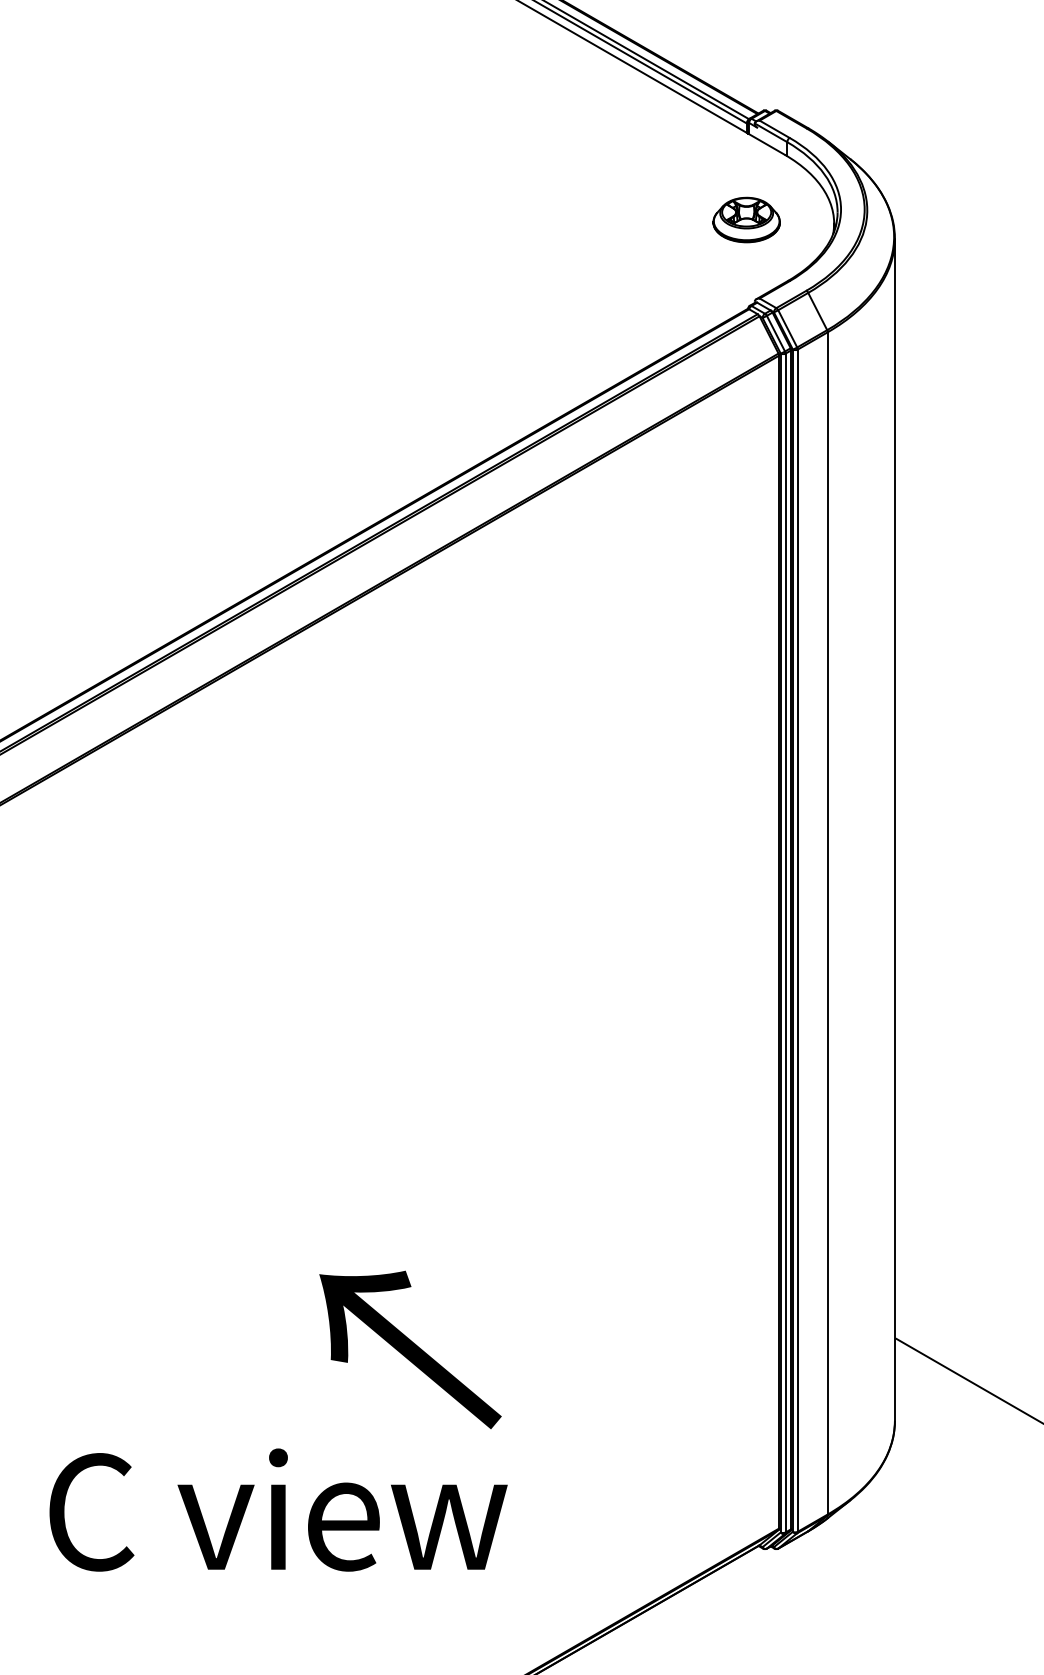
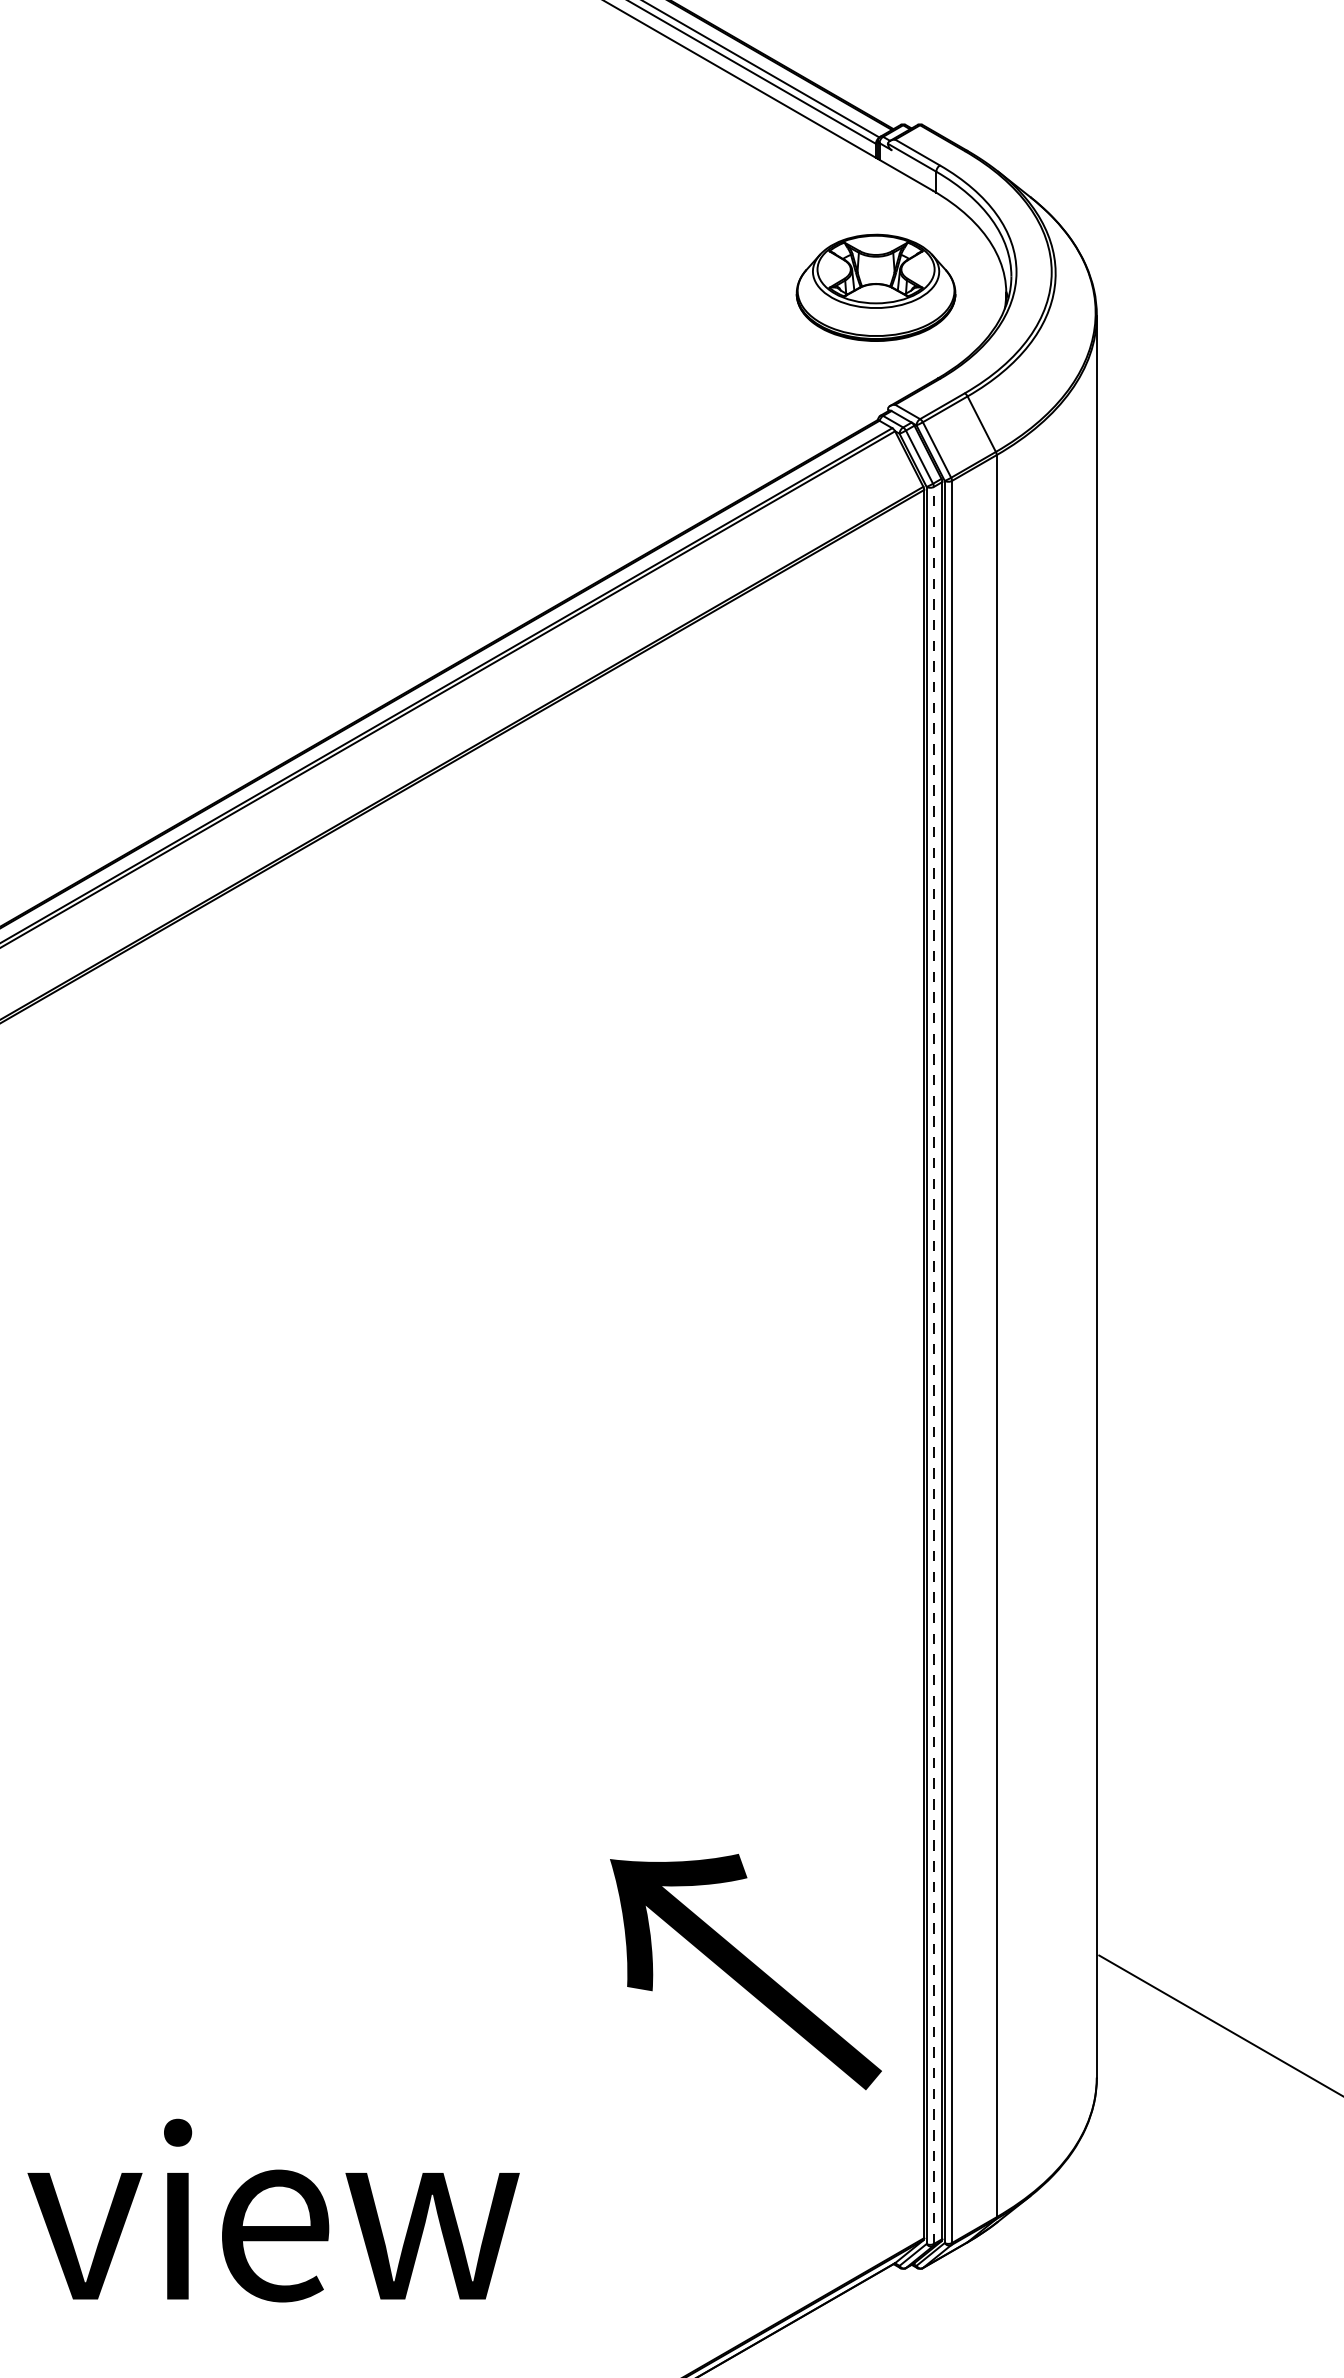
part: (746, 219) -> (875, 287), size x1.6
line: (785, 942) -> (933, 1364), solid -> dashed
text: (410, 1349) -> (745, 1971), moved

